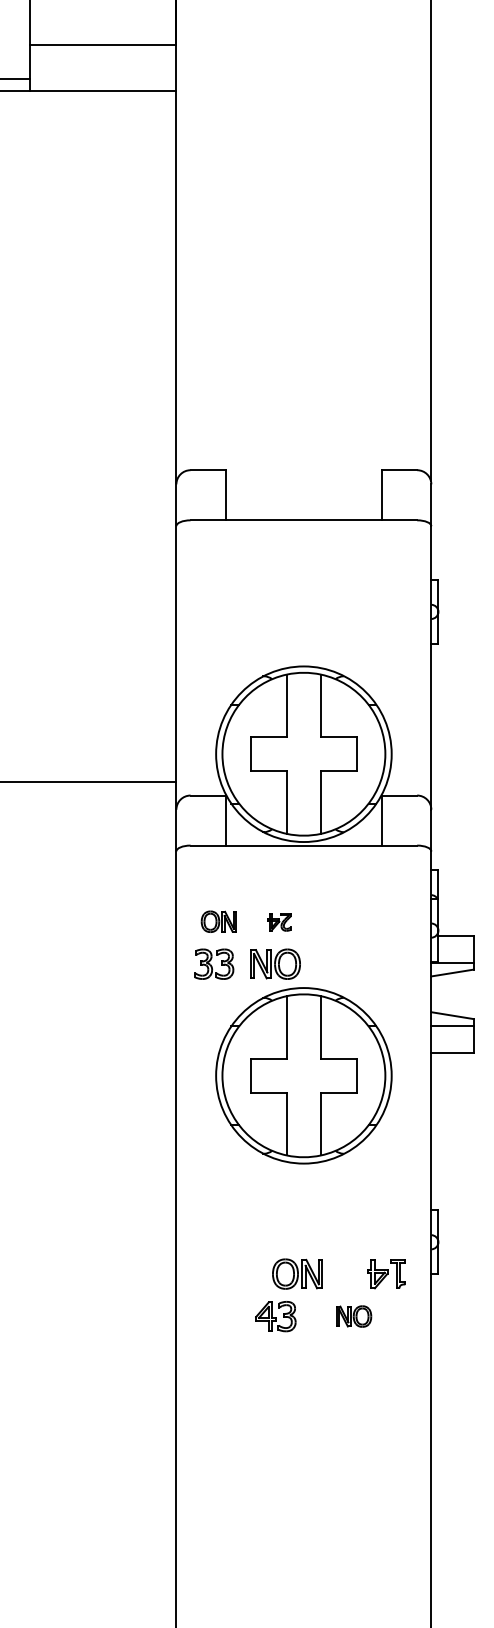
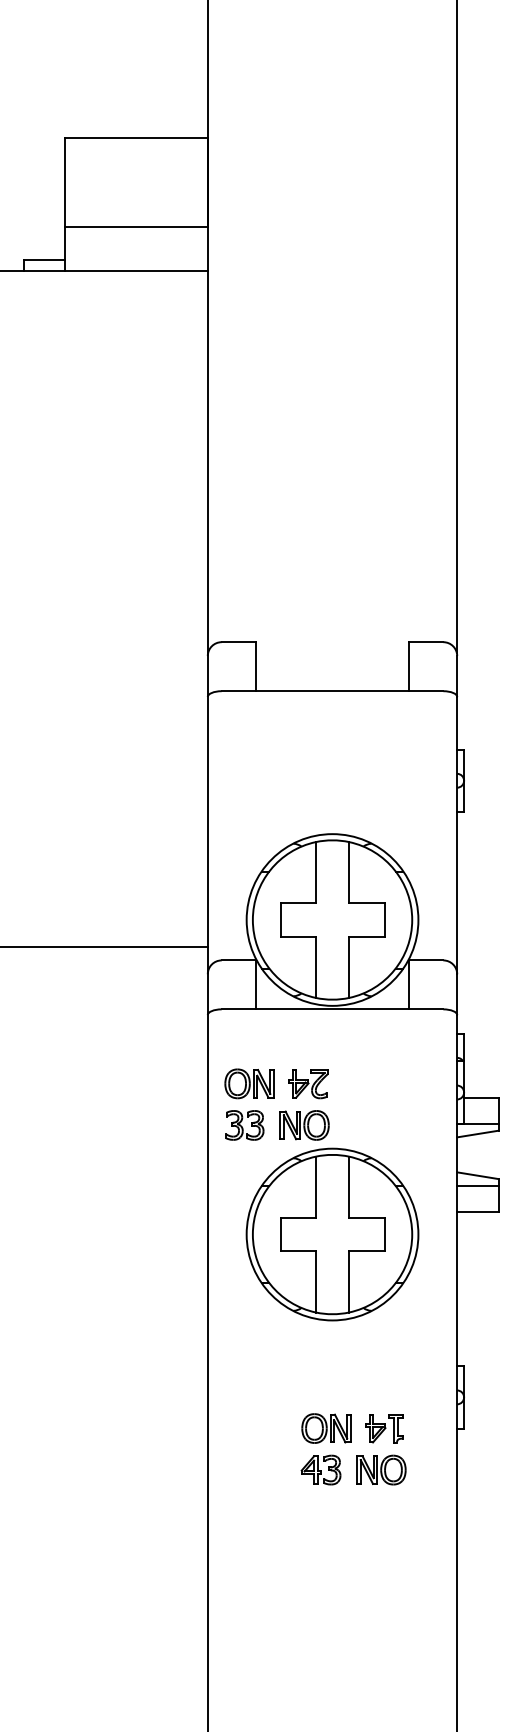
part: (219, 921) -> (249, 1083), size x1.43
part: (279, 922) -> (308, 1084), size x1.67
part: (386, 1274) -> (384, 1428), moved
part: (275, 1315) -> (320, 1469), moved
part: (353, 1315) -> (381, 1469), size x1.43

